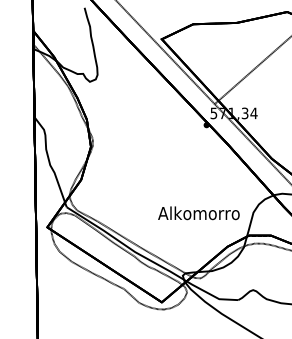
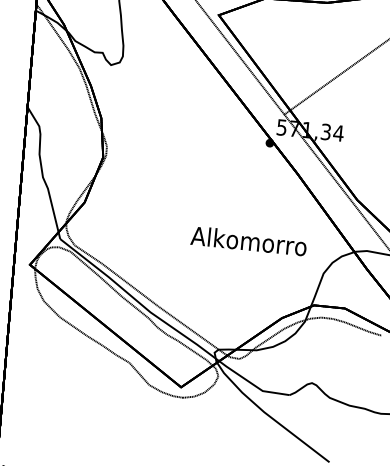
text: (198, 213) -> (248, 241), moved

